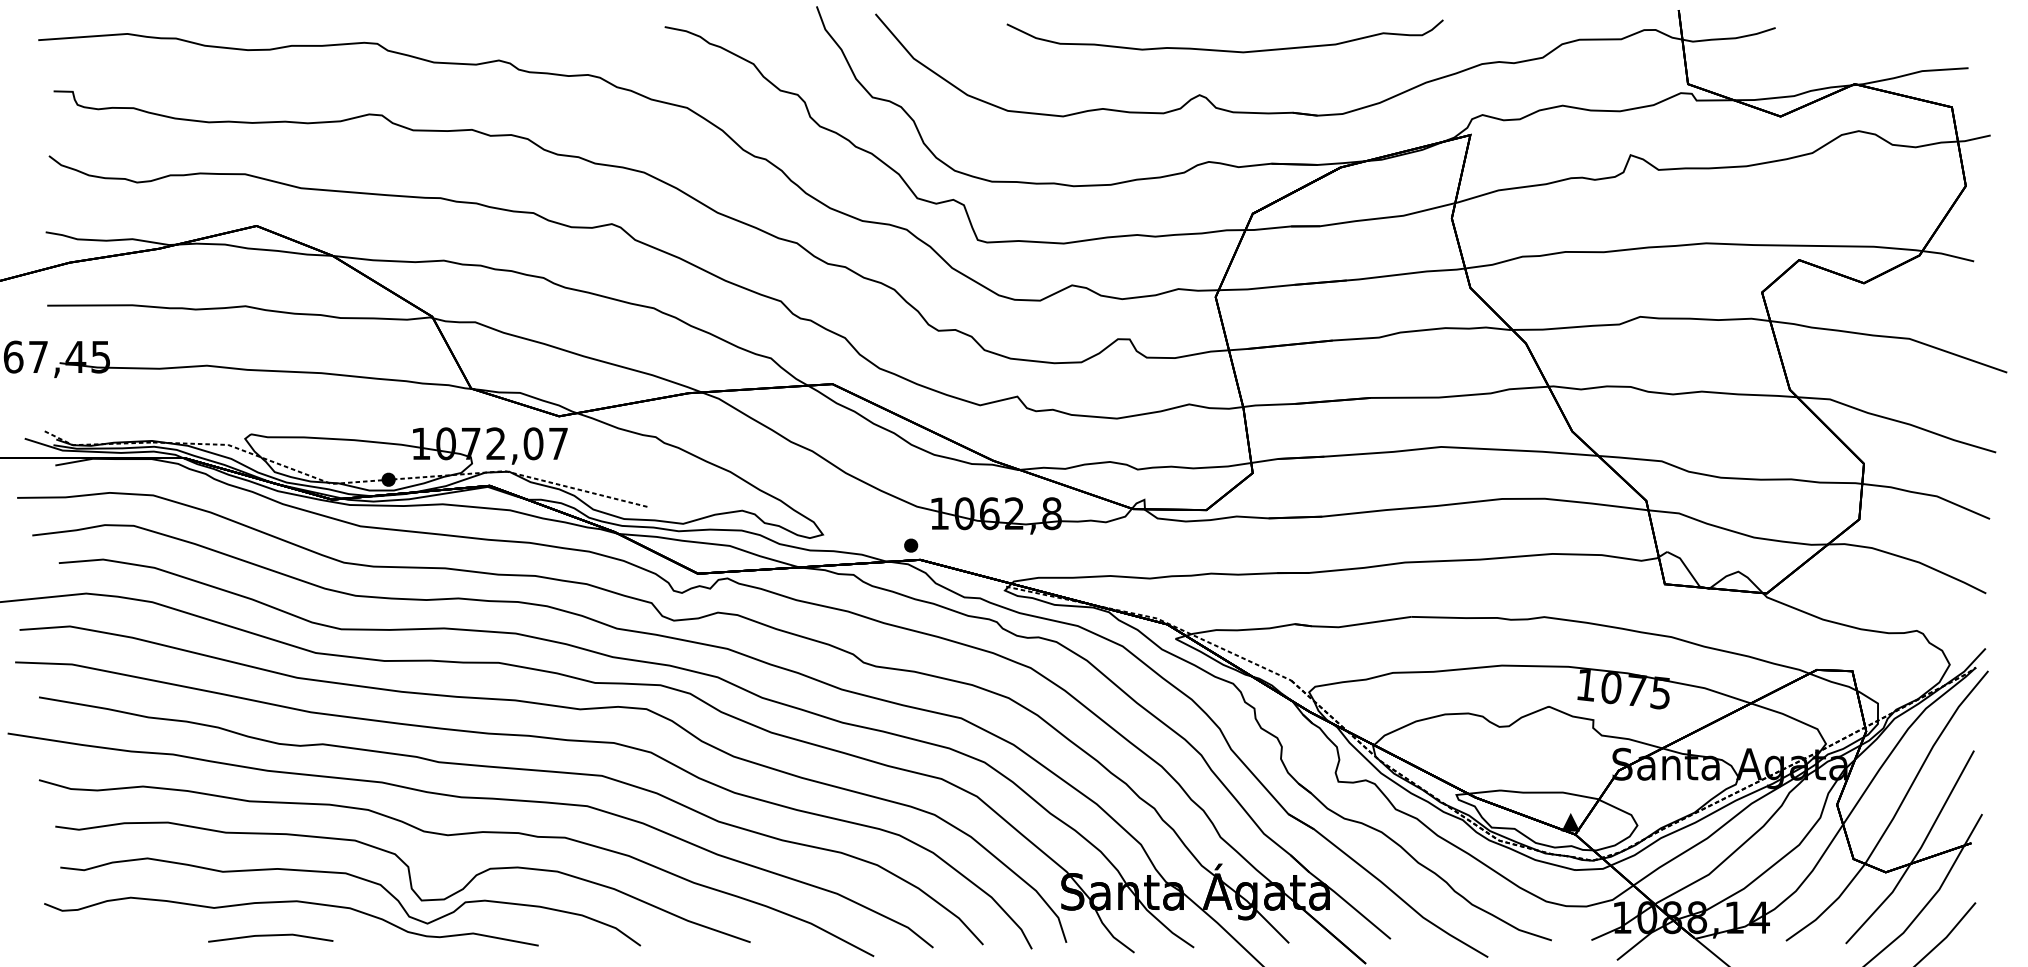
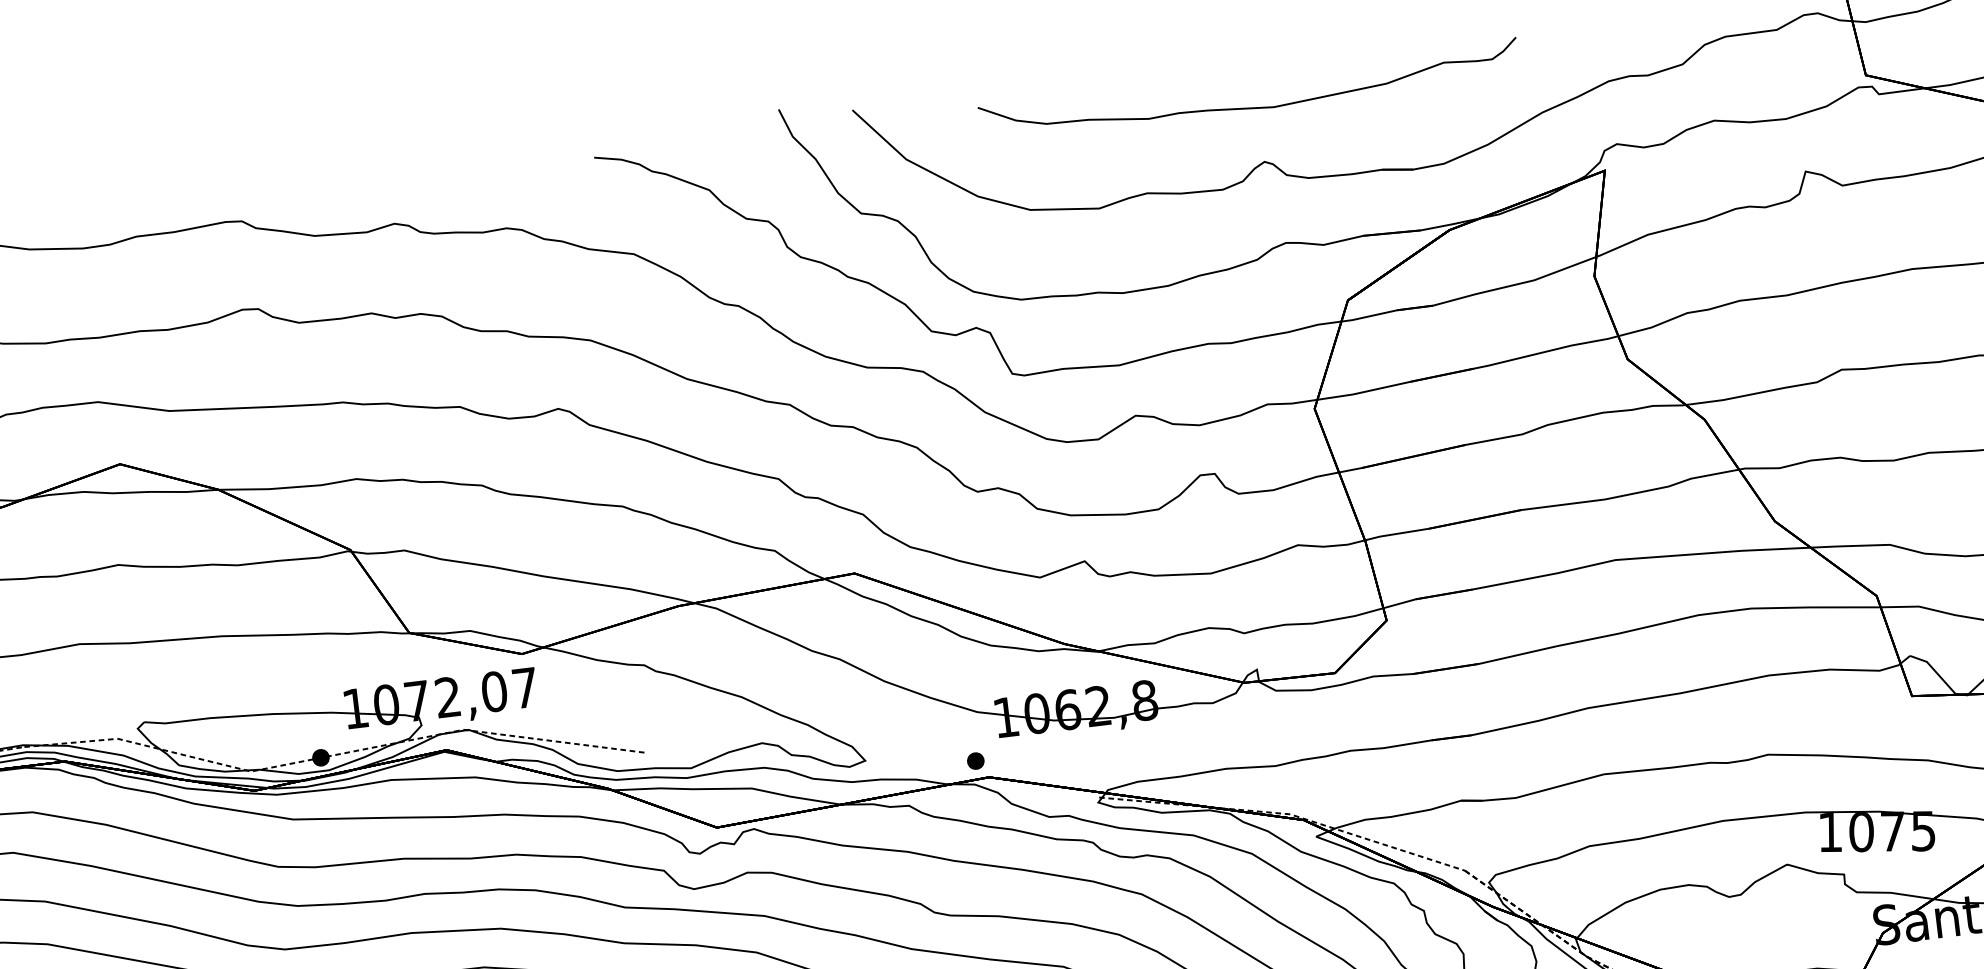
curve: (1220, 49) -> (1245, 107), moved

